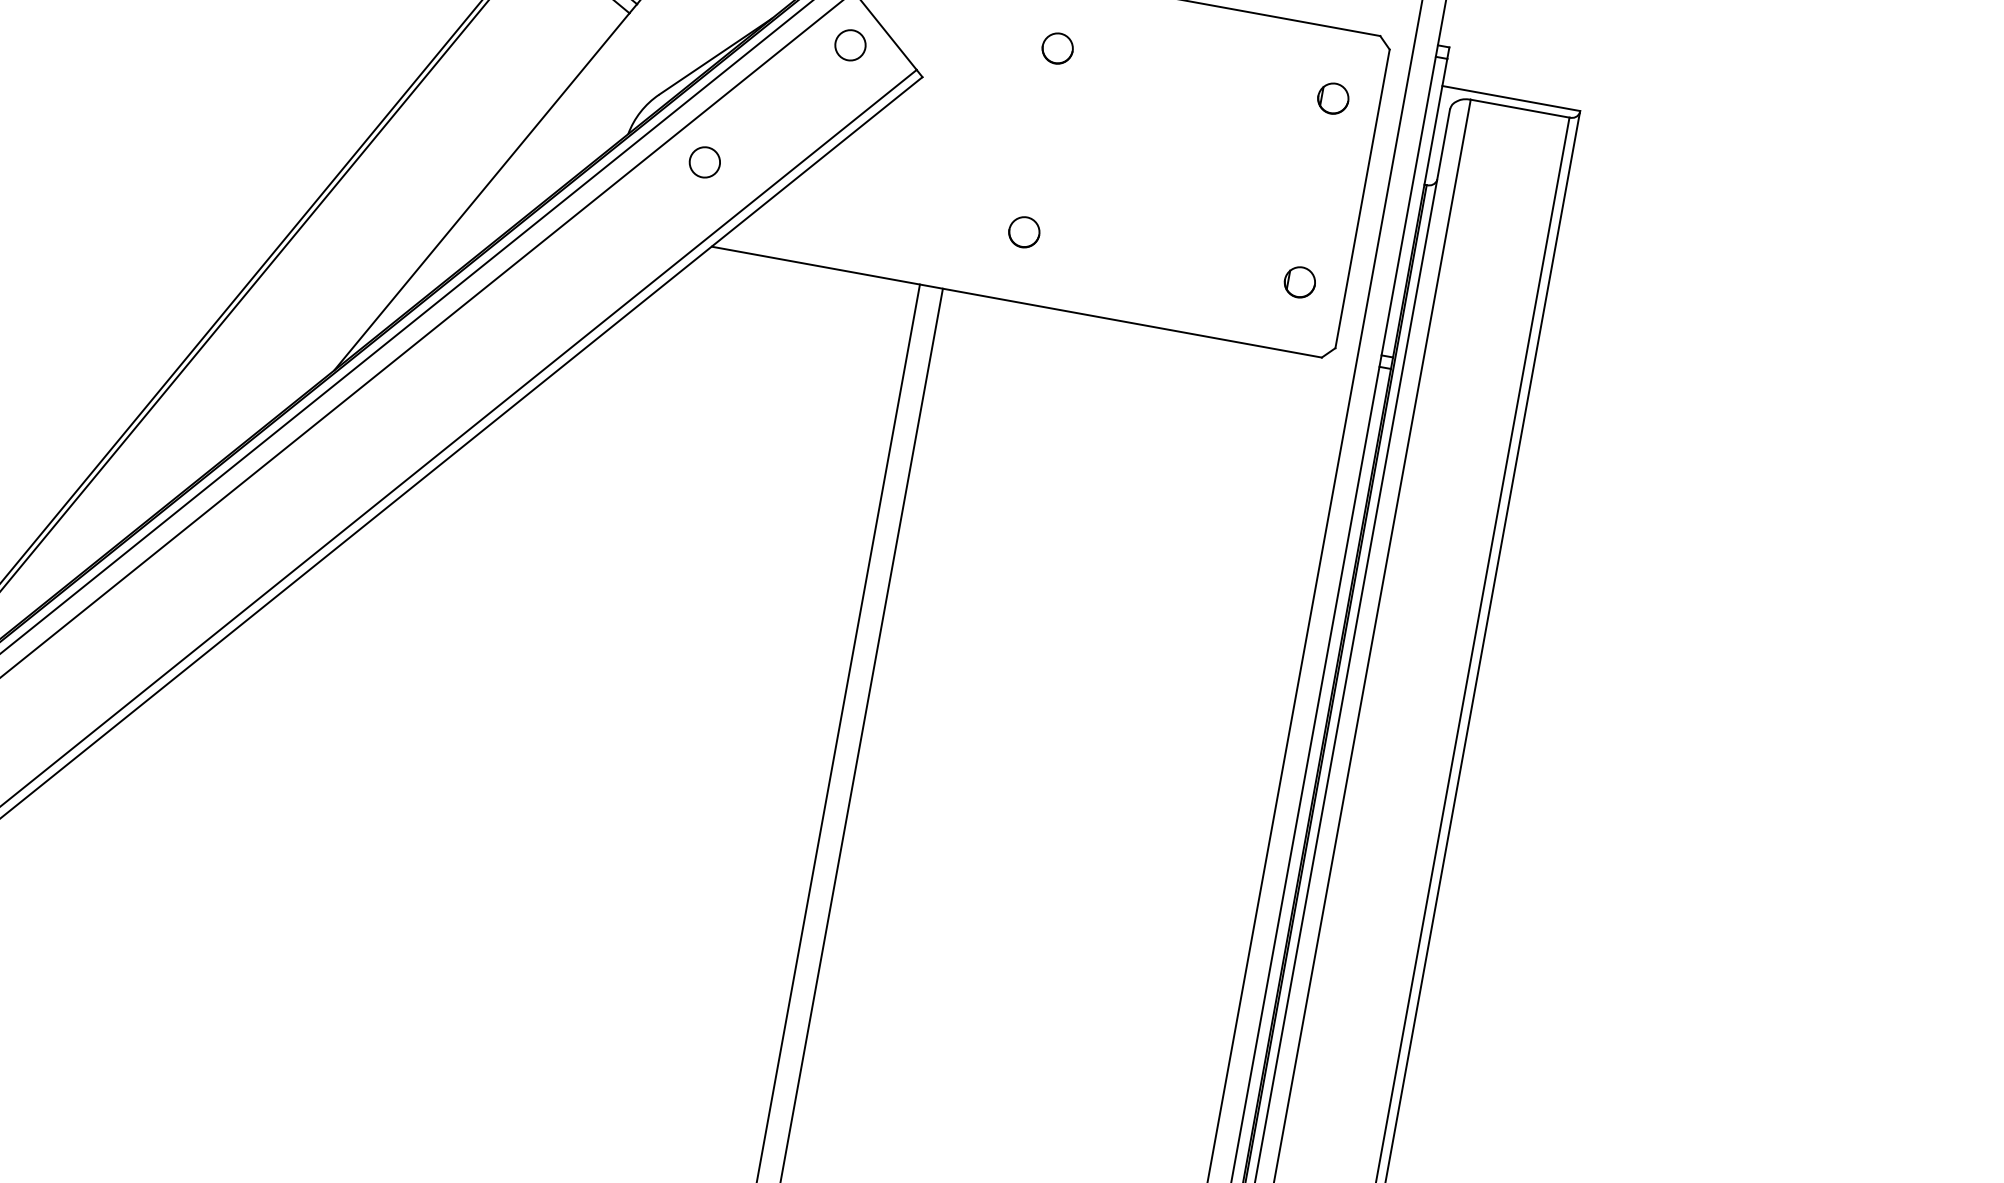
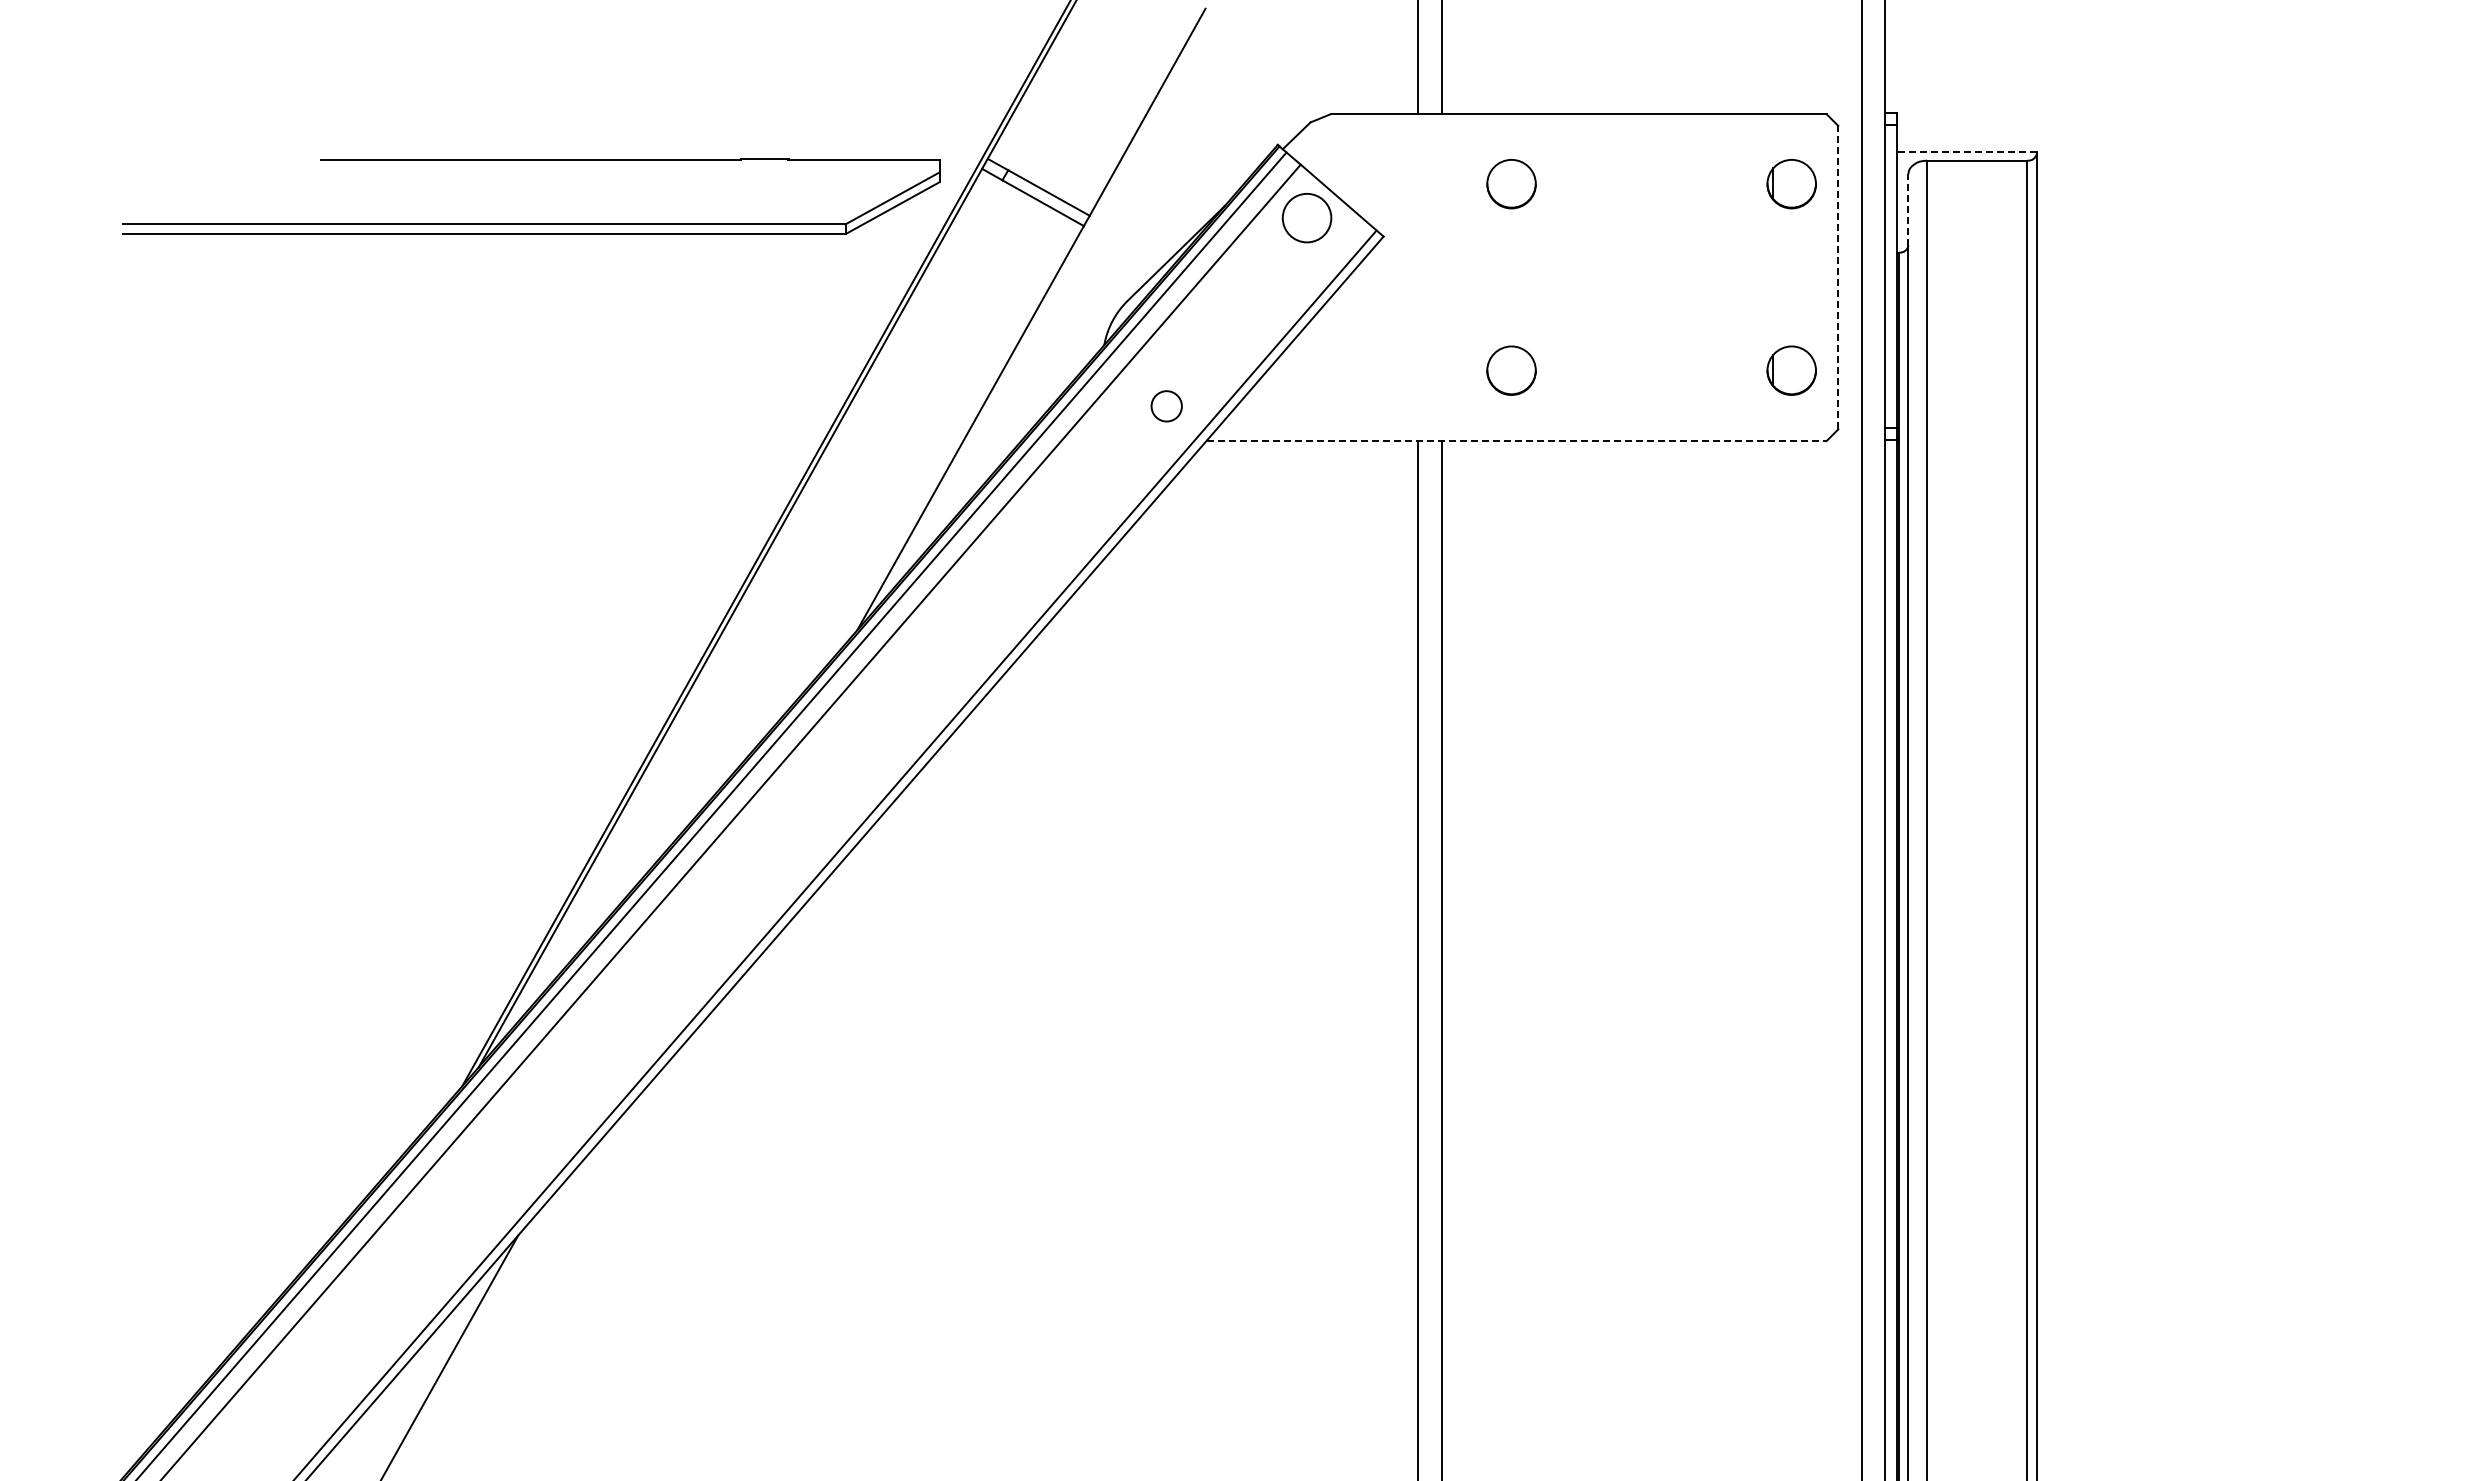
circle: (850, 44) -> (1306, 217), size x1.6
circle: (1057, 48) -> (1511, 184), size x1.6
part: (1333, 98) -> (1791, 184), size x1.6
line: (1511, 98) -> (1966, 152), solid -> dashed
line: (1443, 144) -> (1908, 209), solid -> dashed
circle: (704, 162) -> (1166, 406), moved
line: (1362, 198) -> (1838, 277), solid -> dashed
circle: (1024, 232) -> (1511, 371), size x1.6
part: (1299, 282) -> (1791, 371), size x1.6
line: (1016, 302) -> (1516, 441), solid -> dashed

